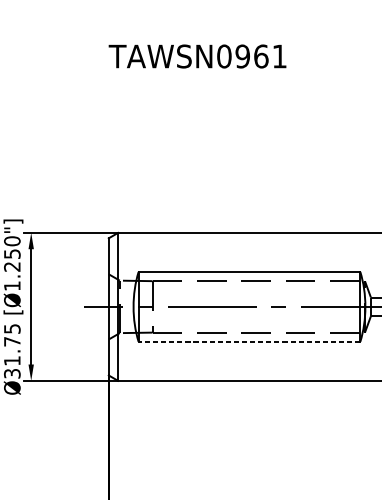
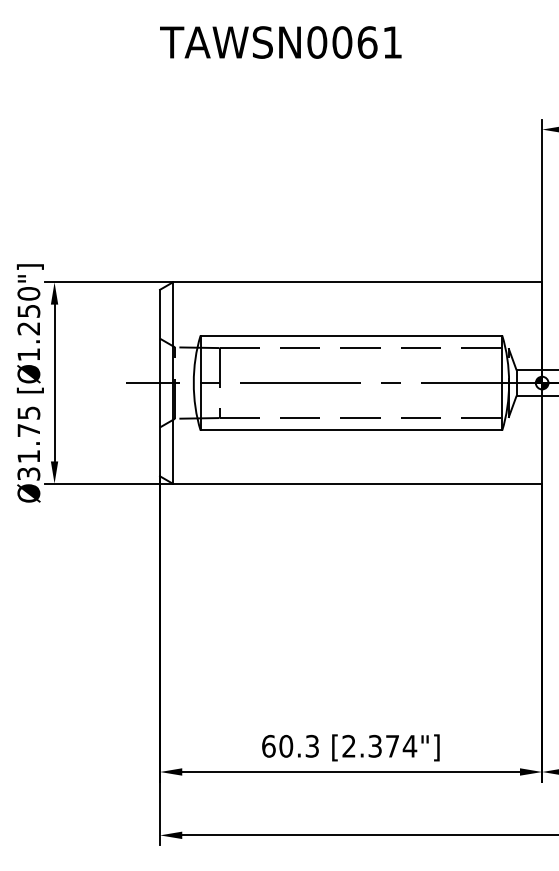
text: (242, 56) -> (342, 42), TAWSN0961 -> TAWSN0061
line: (249, 341) -> (351, 430), dashed -> solid

